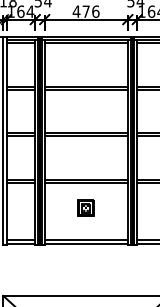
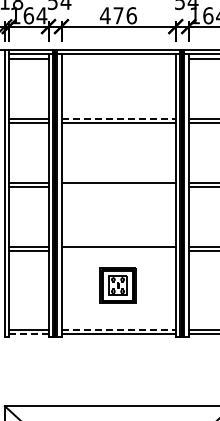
line: (86, 42) -> (118, 58), removed
line: (86, 86) -> (119, 118), solid -> dashed
line: (86, 136) -> (118, 187), removed
line: (86, 183) -> (118, 251), removed
part: (86, 208) -> (118, 285), size x1.6
line: (86, 240) -> (119, 329), solid -> dashed
line: (20, 243) -> (28, 334), solid -> dashed

